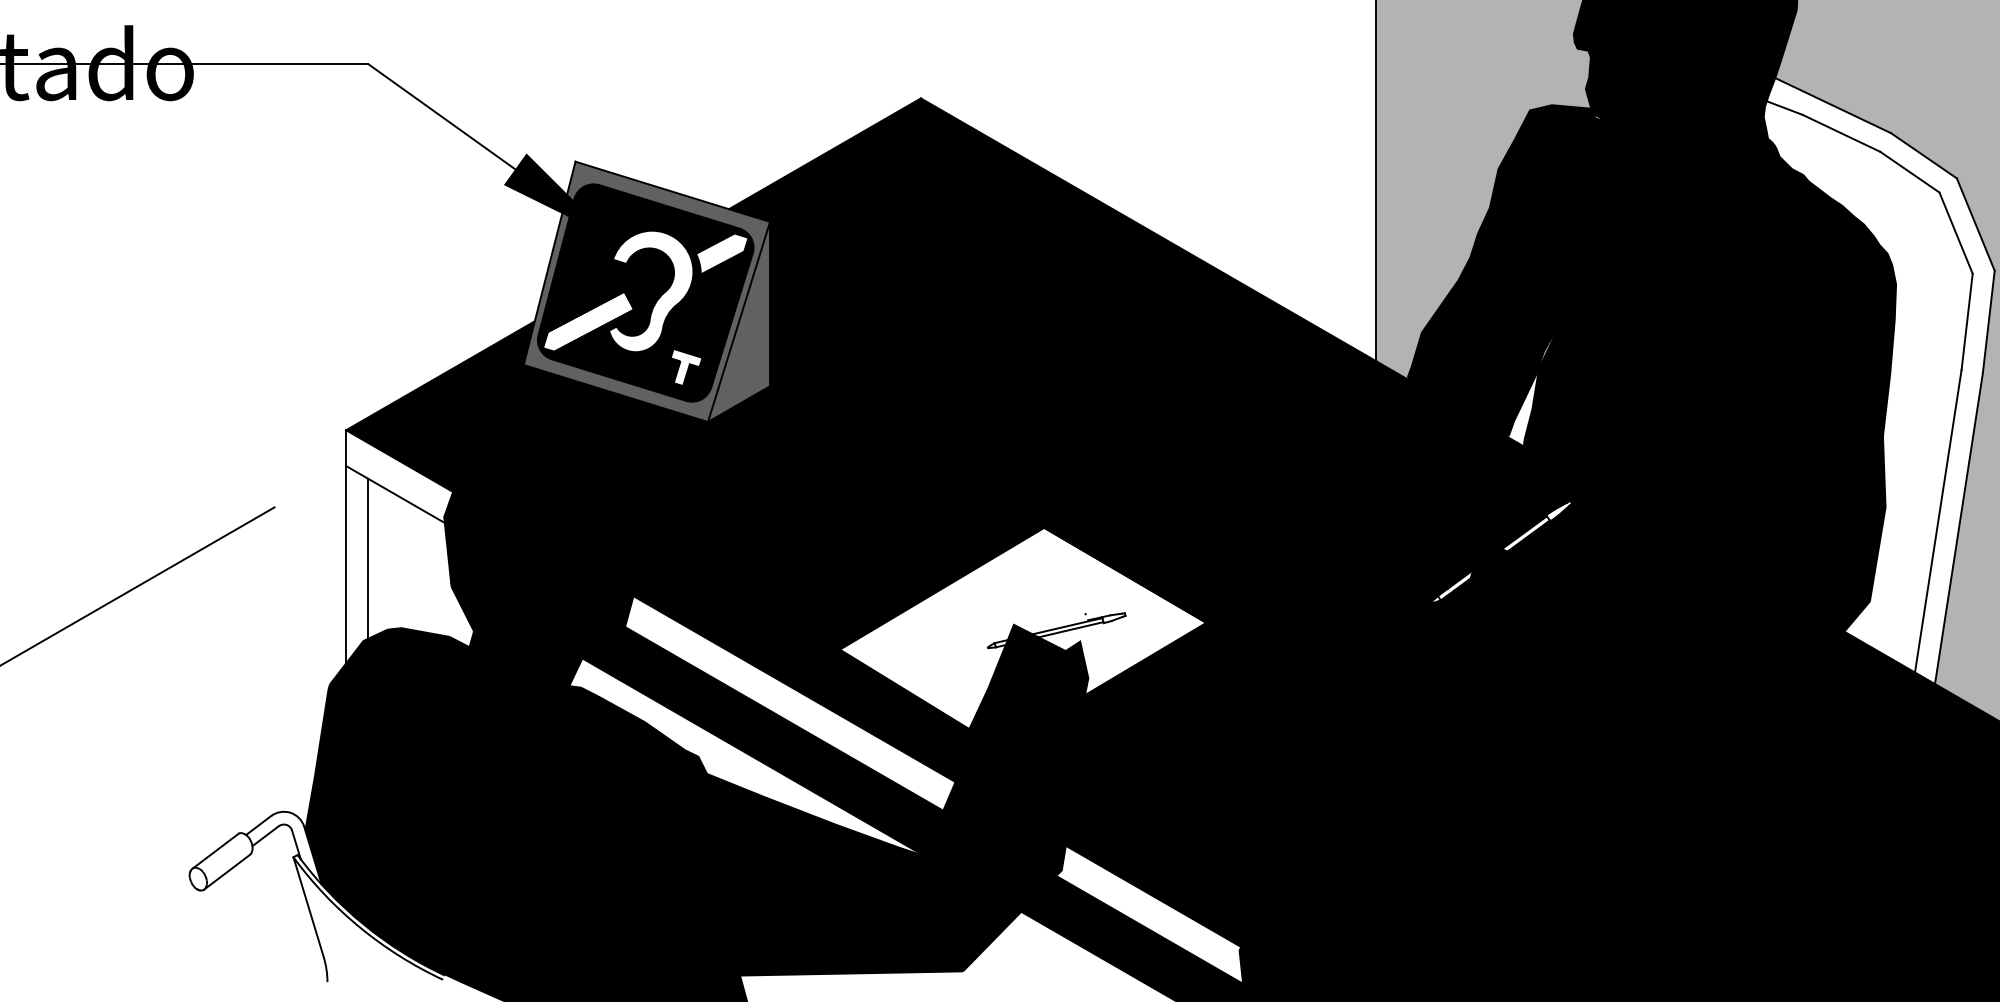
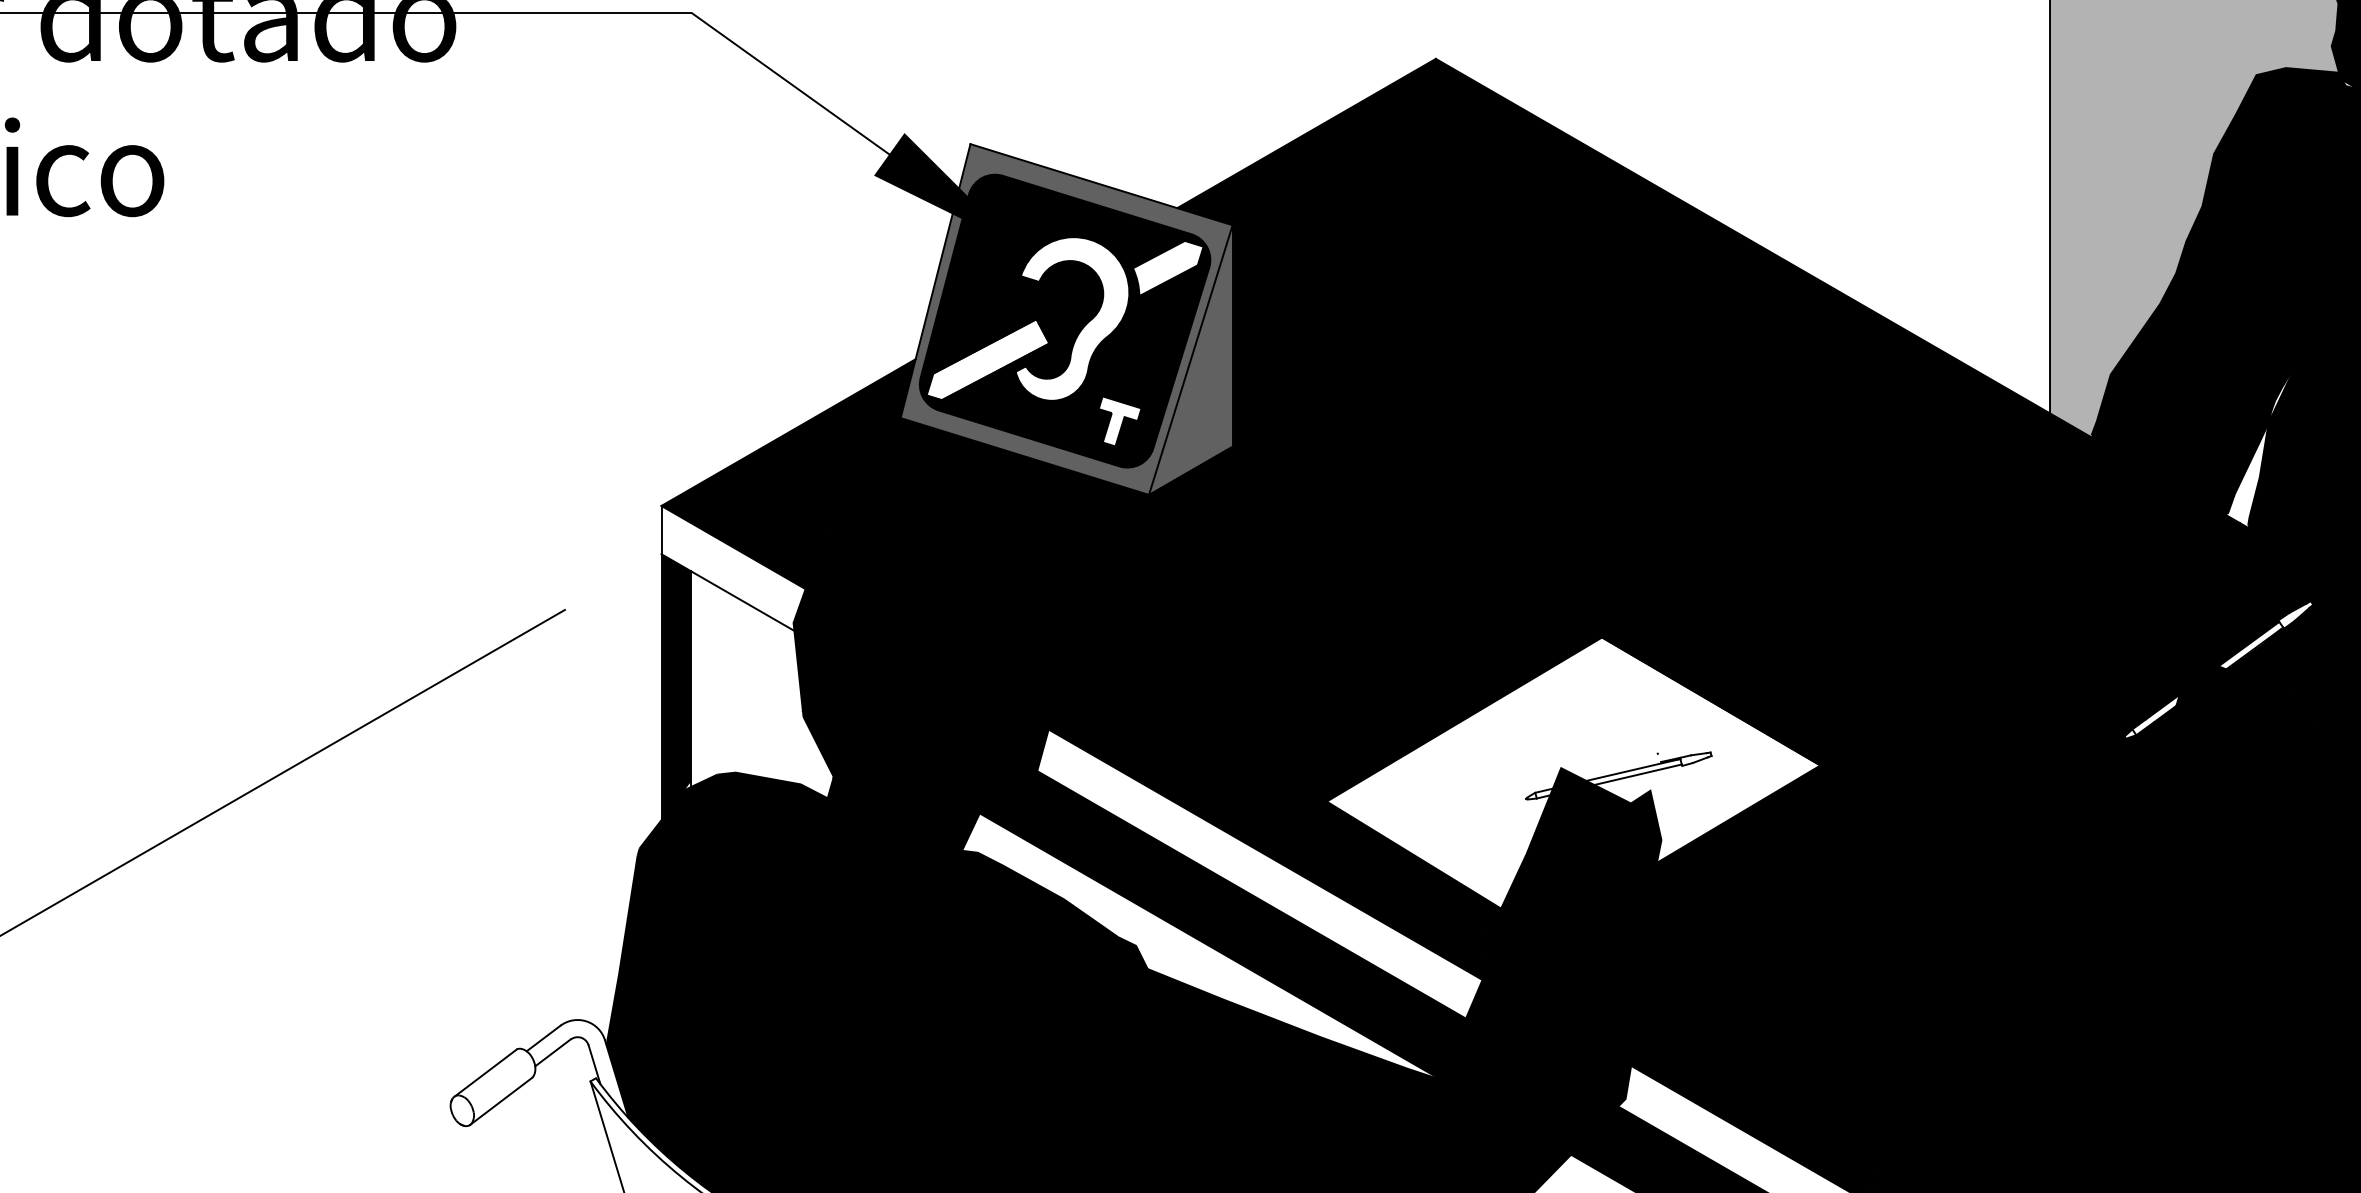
fill: (357, 564) -> (676, 686), added

